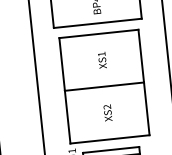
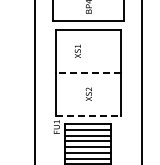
text: (101, 59) -> (77, 50), moved
line: (103, 86) -> (87, 72), solid -> dashed
line: (110, 139) -> (88, 115), solid -> dashed

